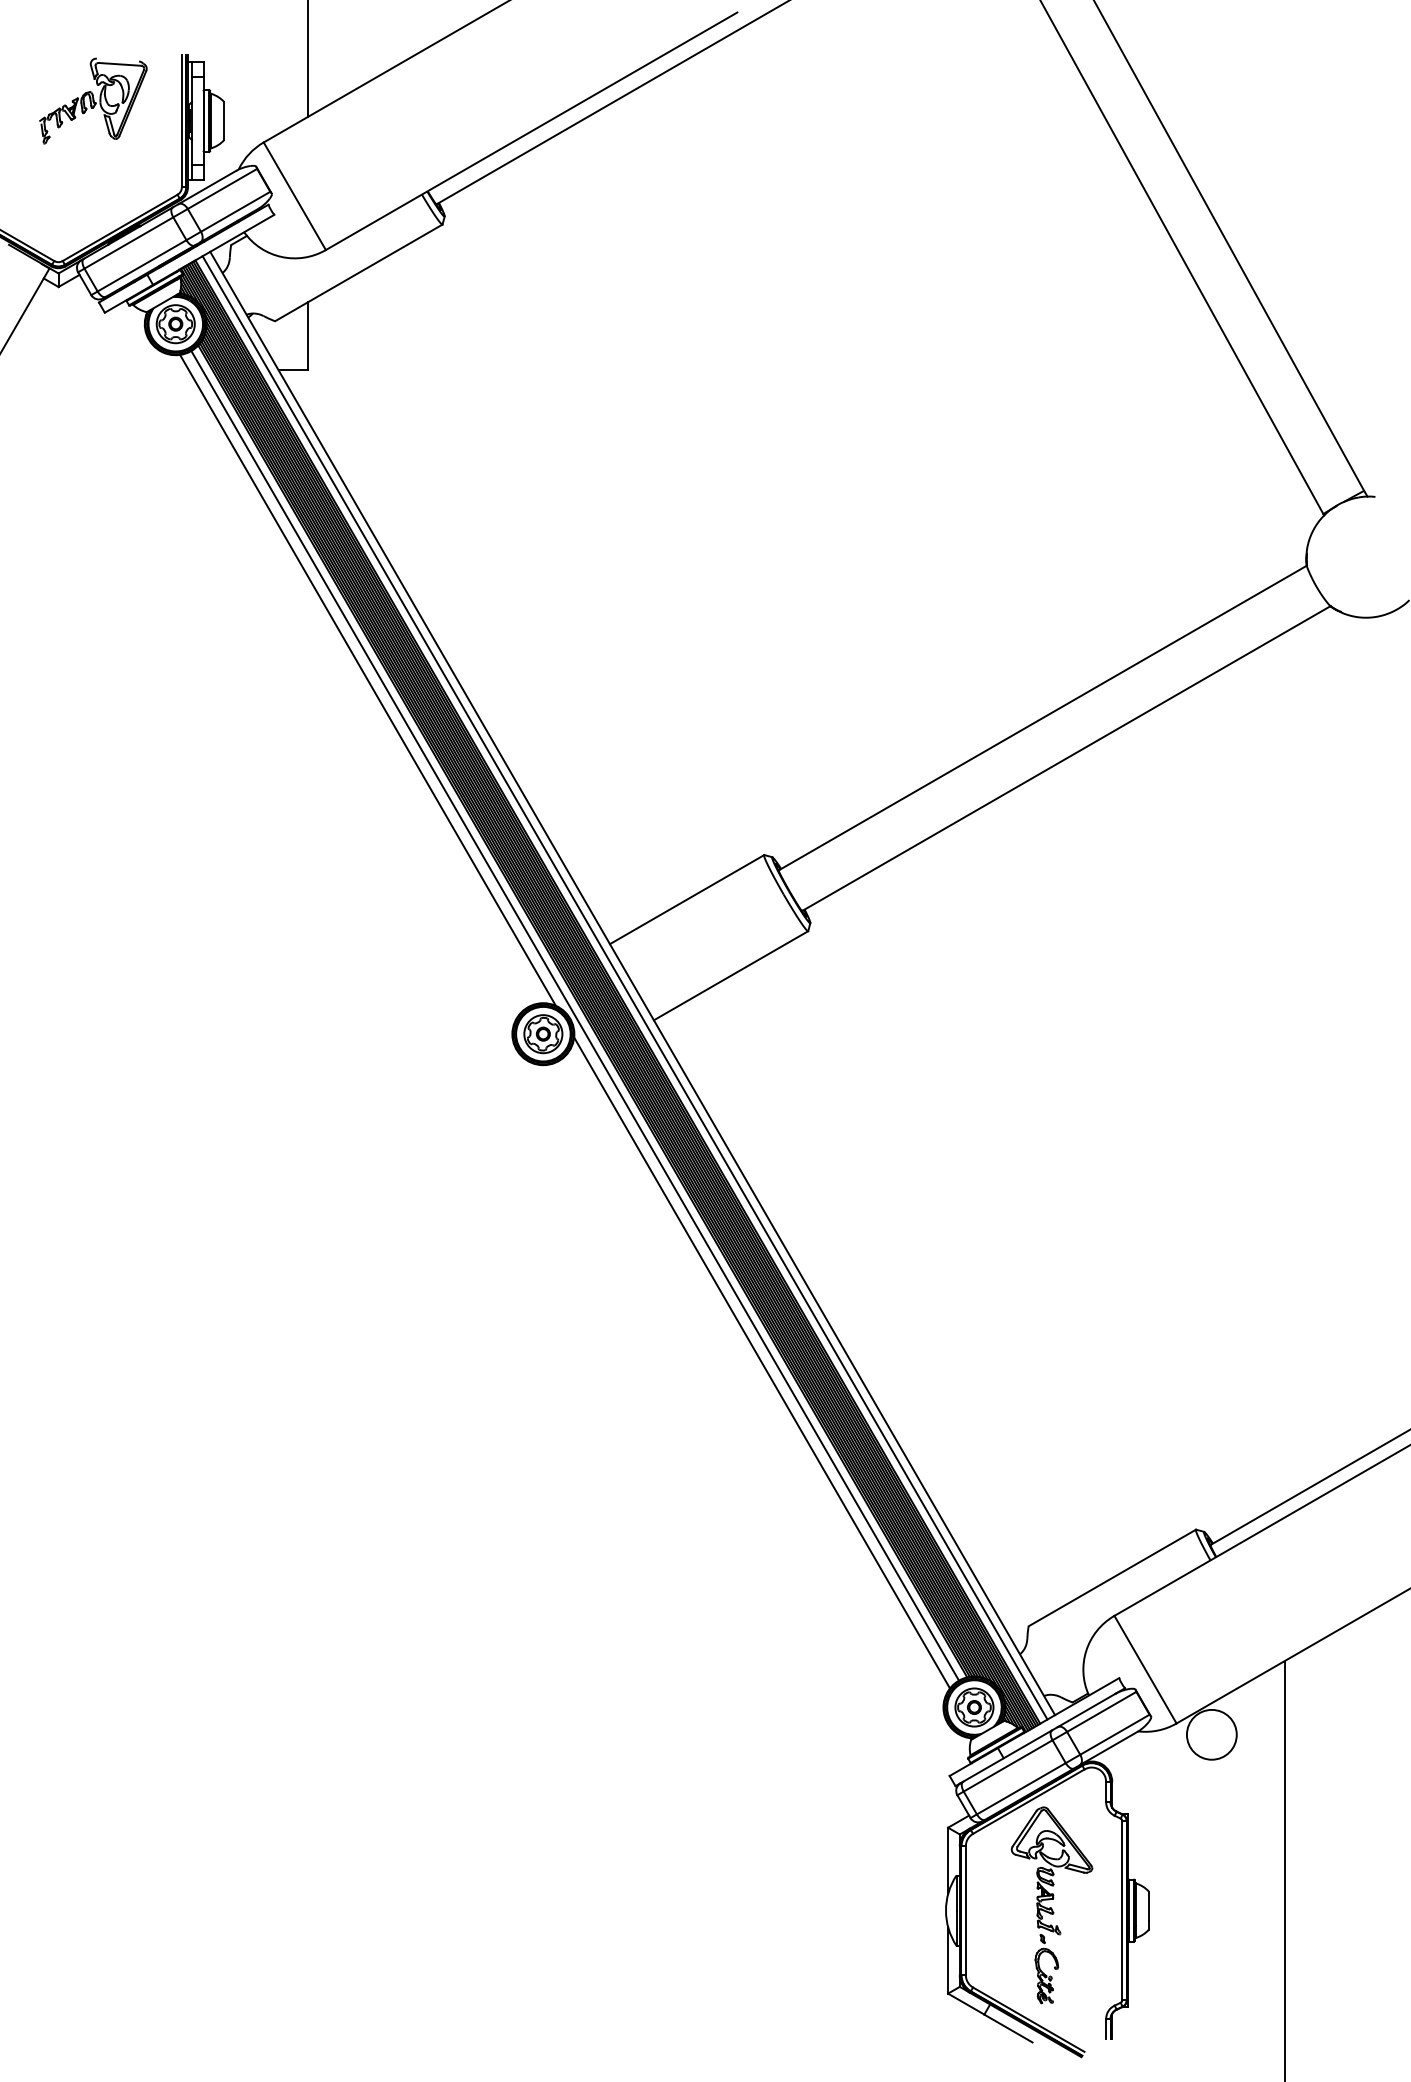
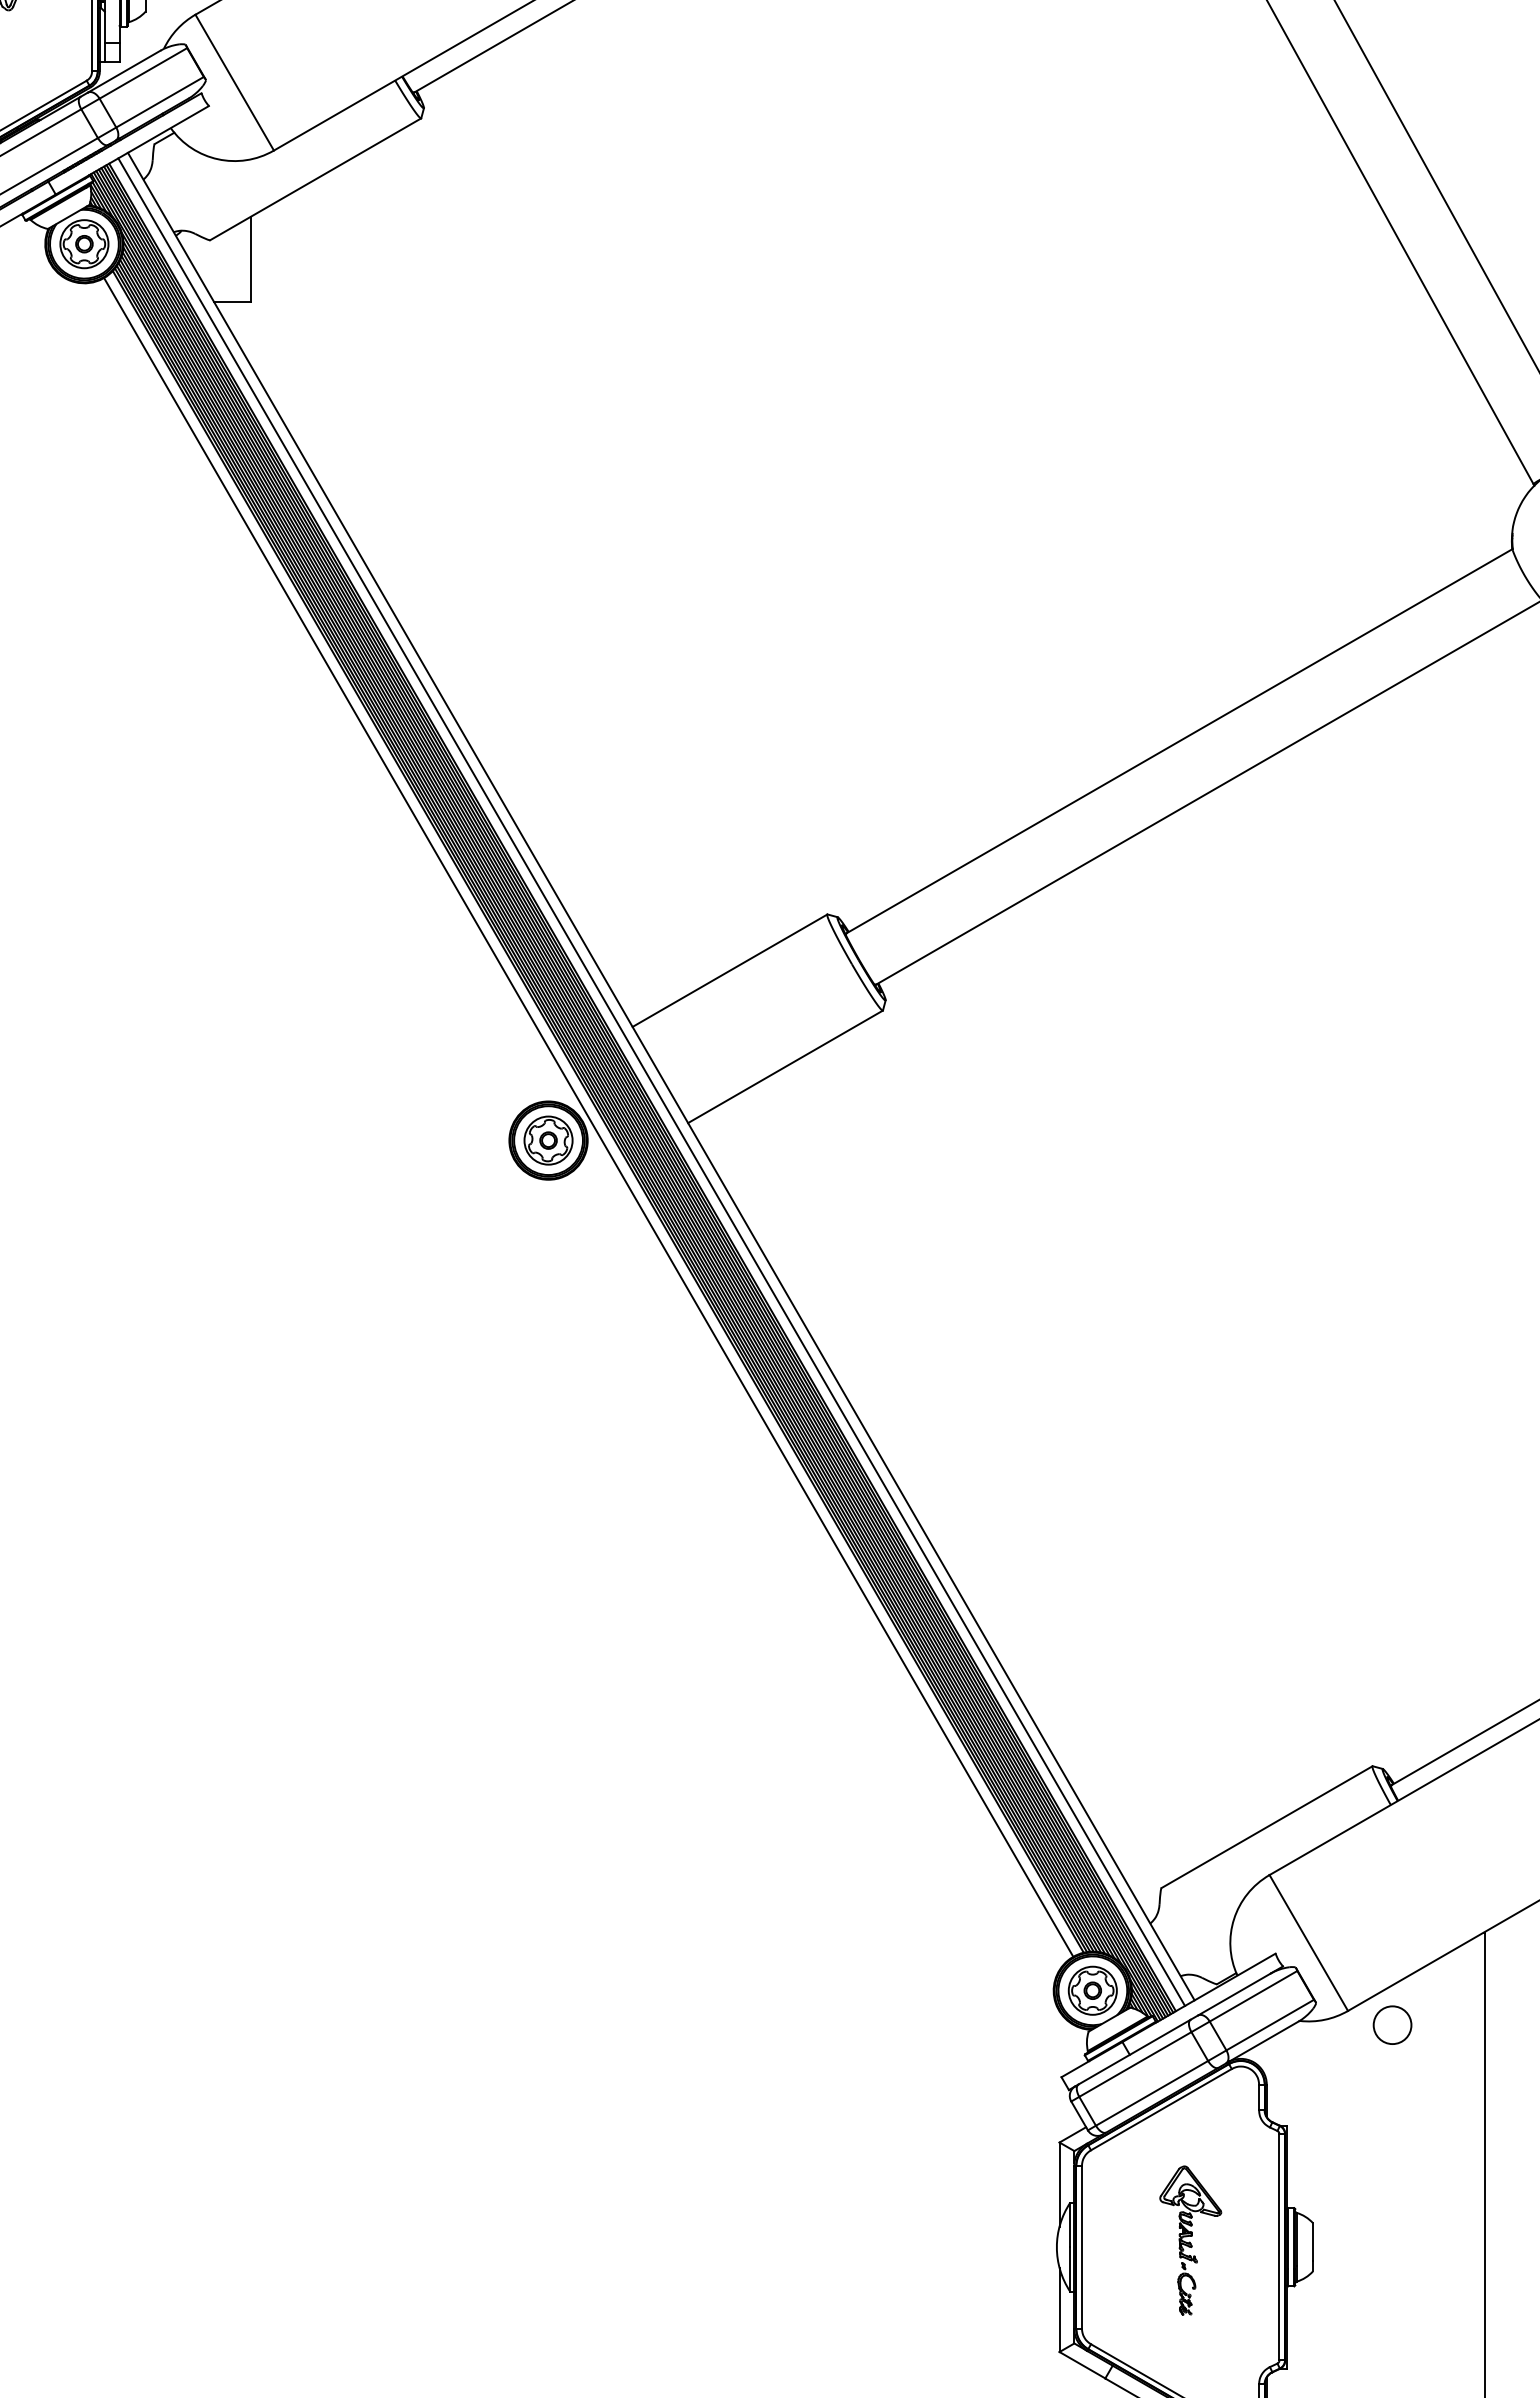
line: (367, 679) -> (326, 692), removed
line: (762, 1362) -> (825, 1555), removed
circle: (1211, 1734) -> (1392, 2024), size x0.6
part: (1051, 1905) -> (1190, 2240), size x0.6

